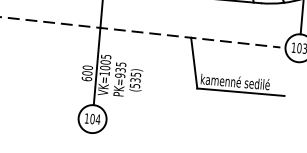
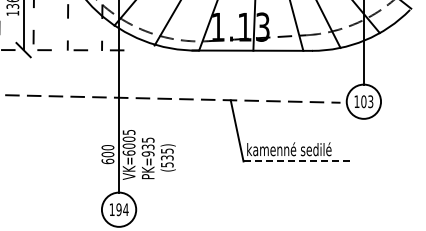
text: (104, 73) -> (128, 152), VK=1005 -> VK=6005
line: (241, 92) -> (297, 161), solid -> dashed
text: (92, 118) -> (118, 209), 104 -> 194

